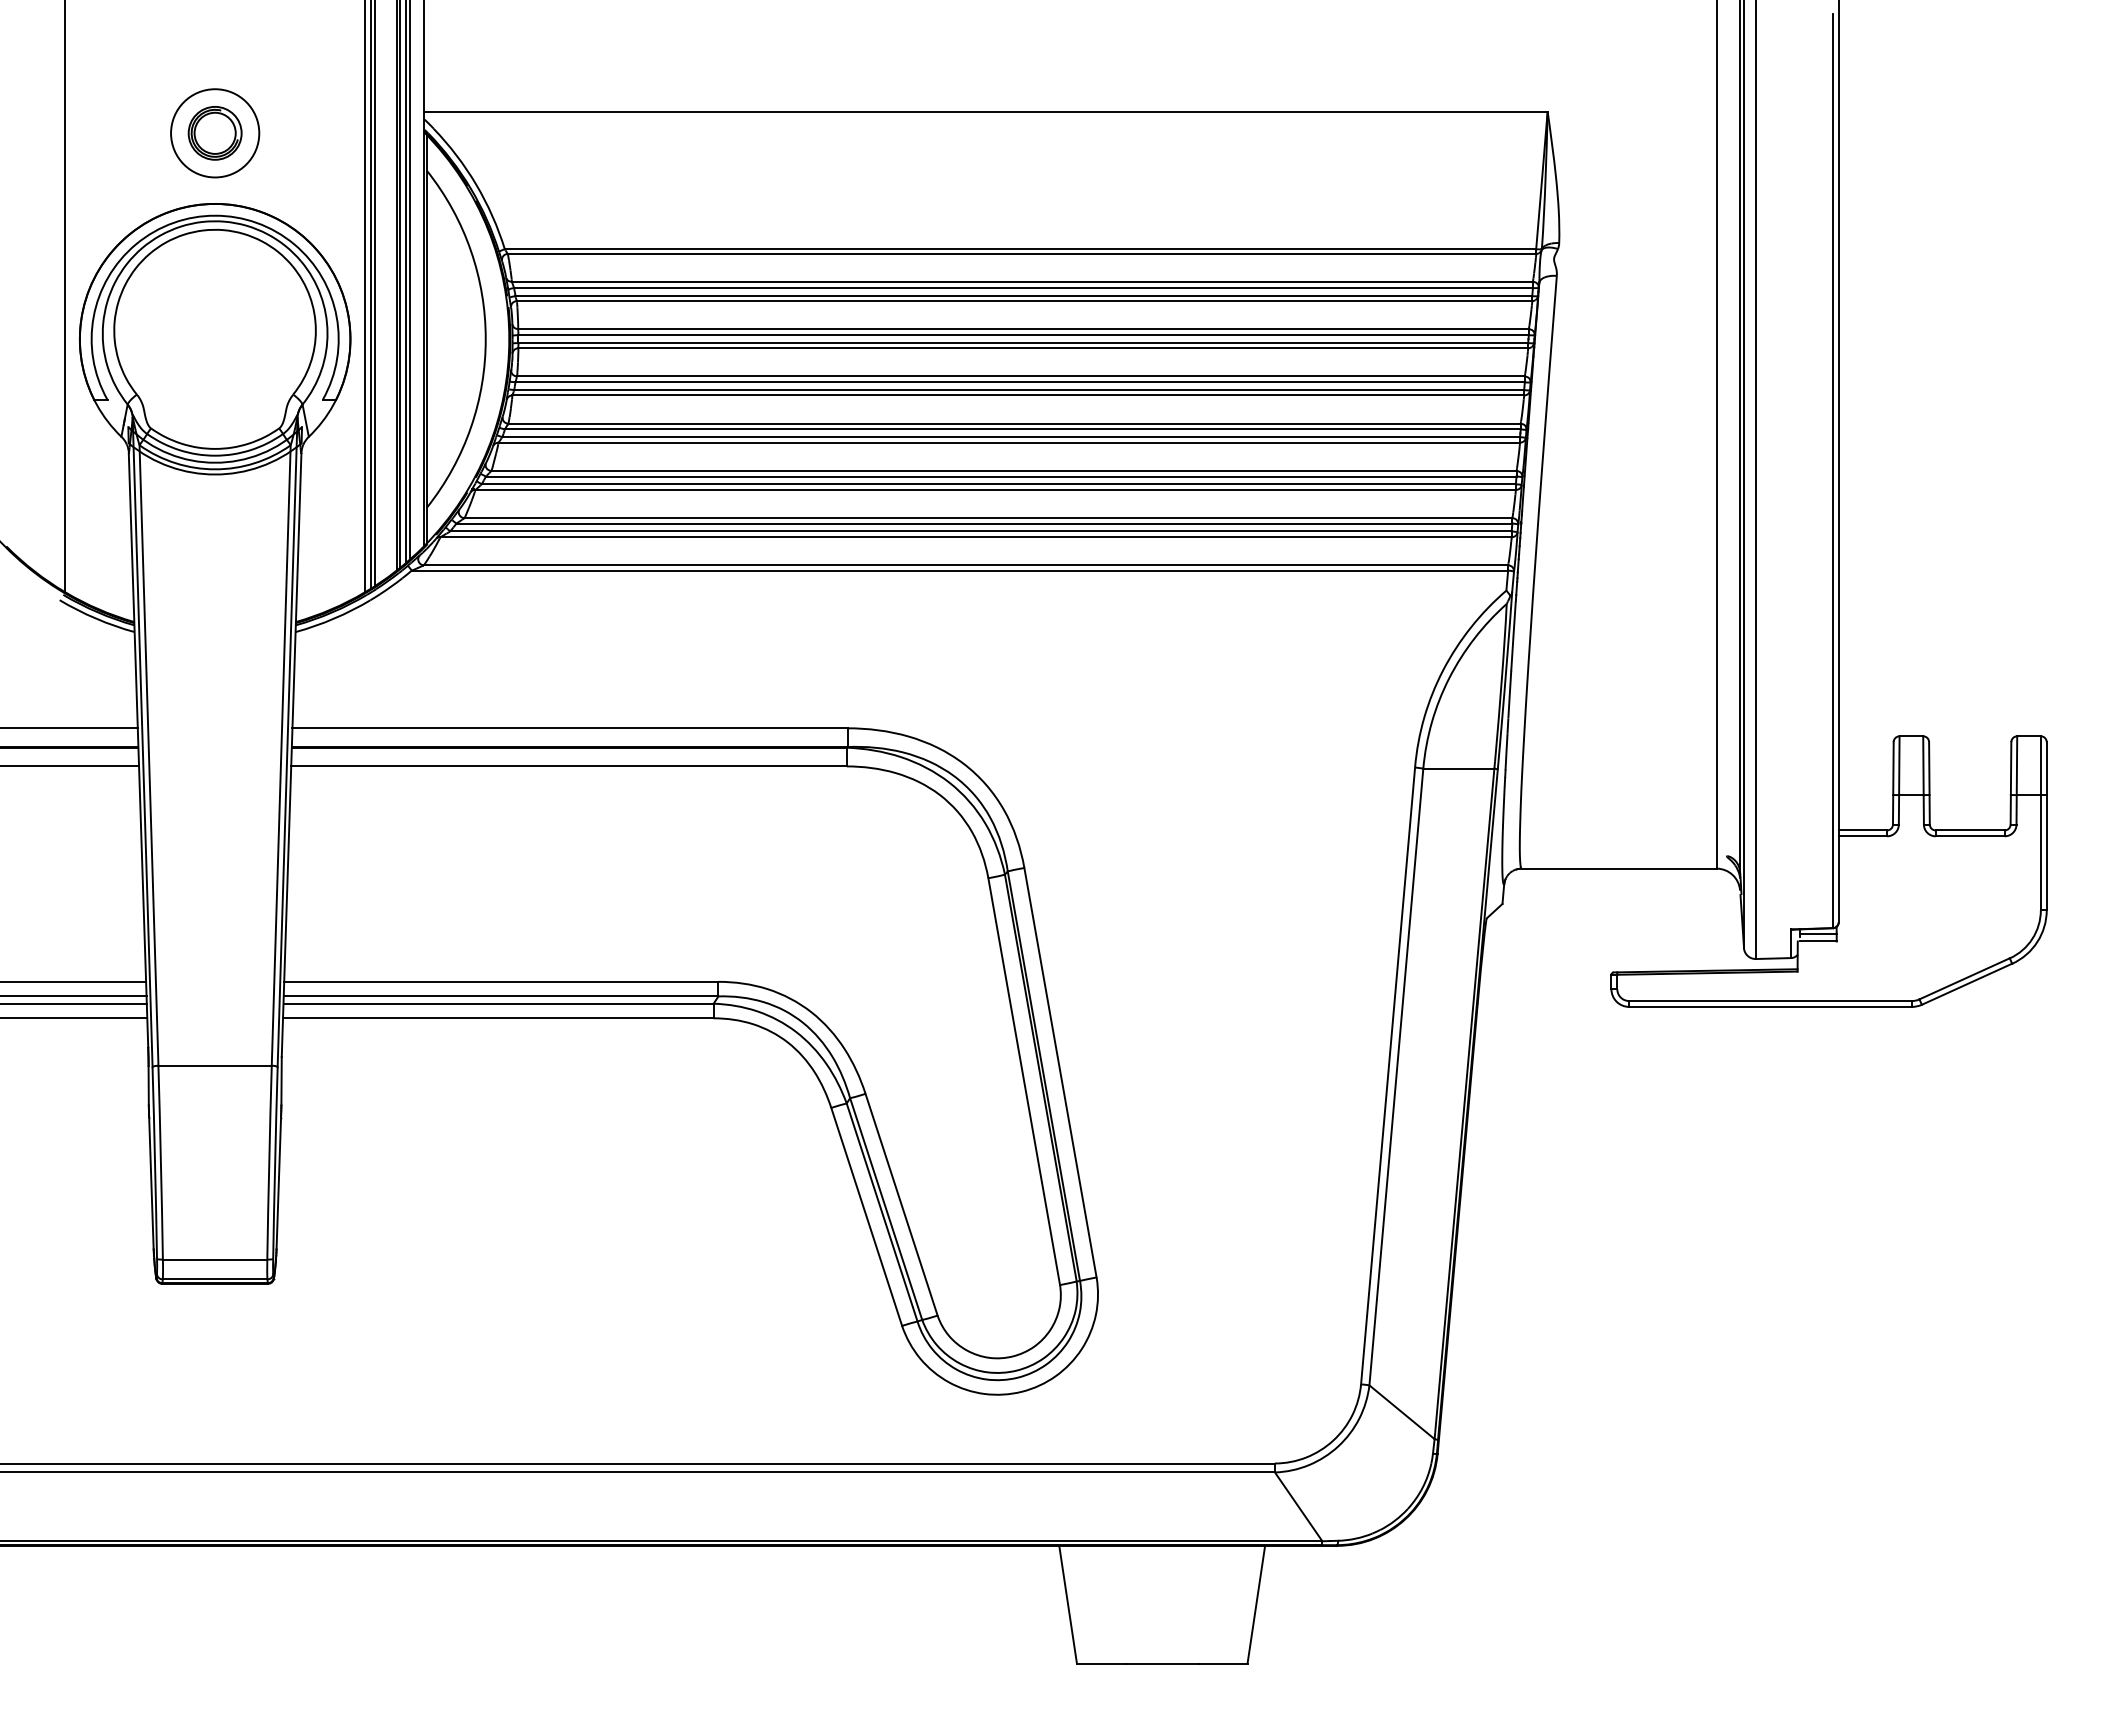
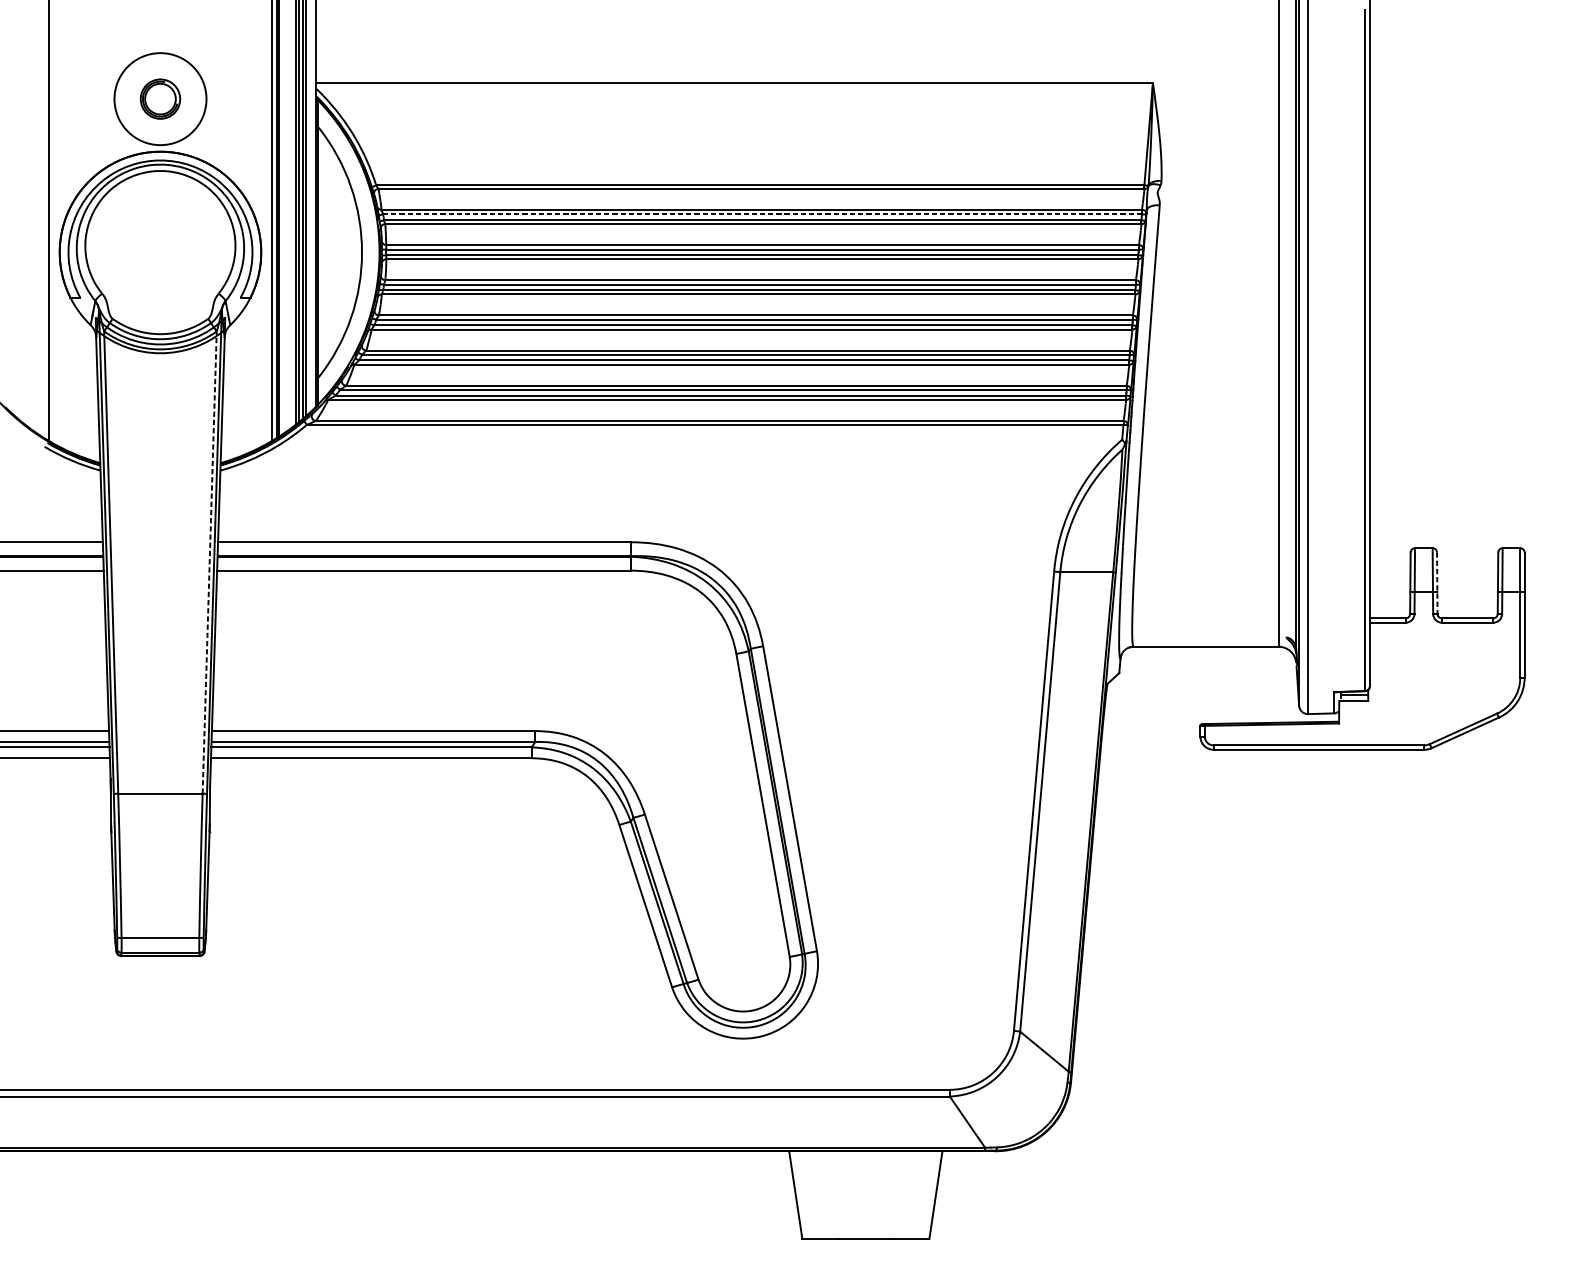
circle: (215, 133) -> (160, 99), size x1.4
line: (1023, 288) -> (762, 214), solid -> dashed
line: (281, 754) -> (209, 561), solid -> dashed
line: (1929, 783) -> (1437, 583), solid -> dashed

